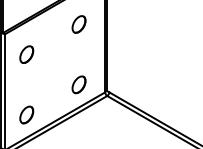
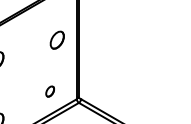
part: (78, 24) -> (56, 40), moved
part: (78, 84) -> (49, 91), size x0.6

